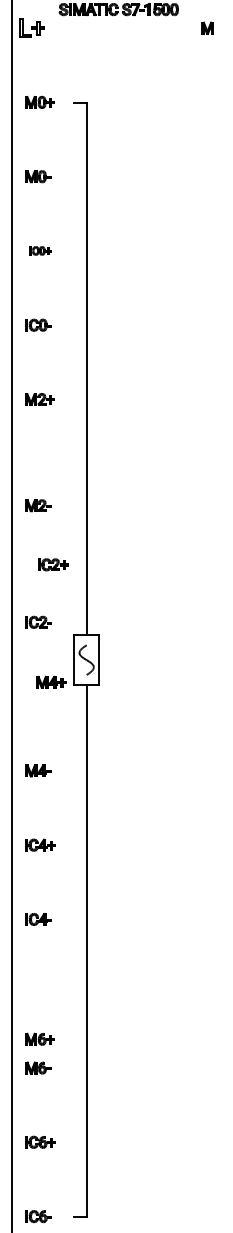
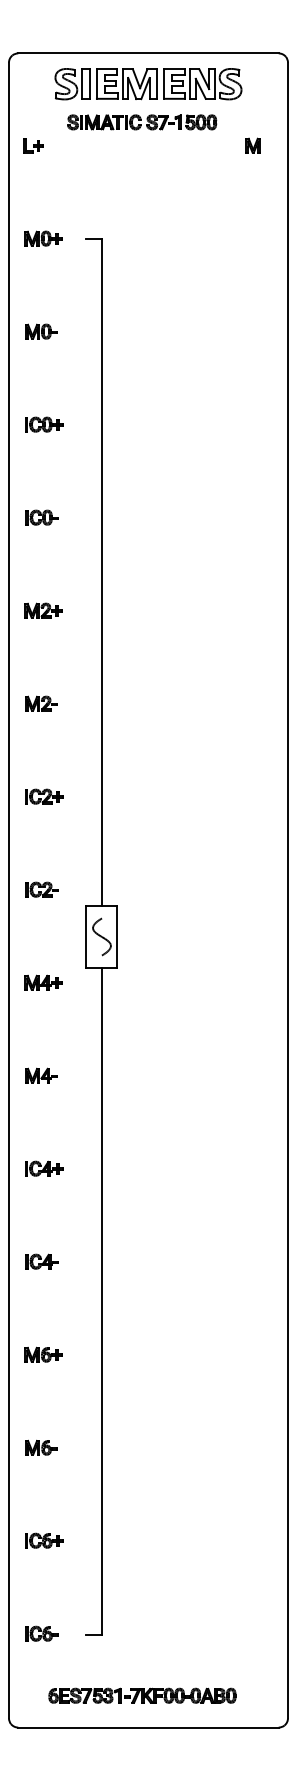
part: (32, 28) -> (33, 145), size x0.62
part: (40, 250) -> (44, 424), size x1.43
part: (38, 505) -> (41, 703), moved
part: (53, 564) -> (44, 796), moved
part: (51, 682) -> (43, 982), moved
part: (39, 1039) -> (43, 1354), moved

